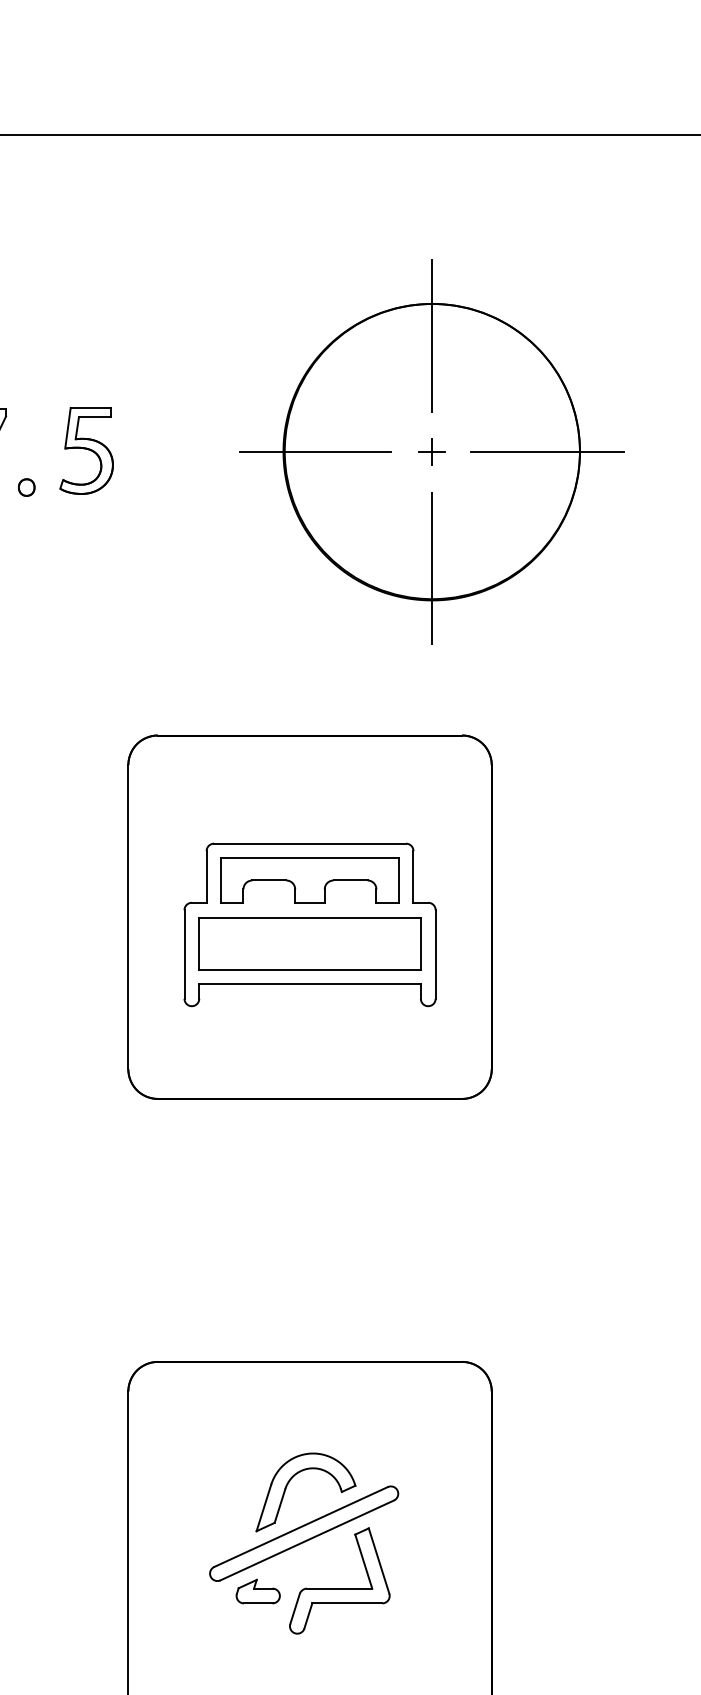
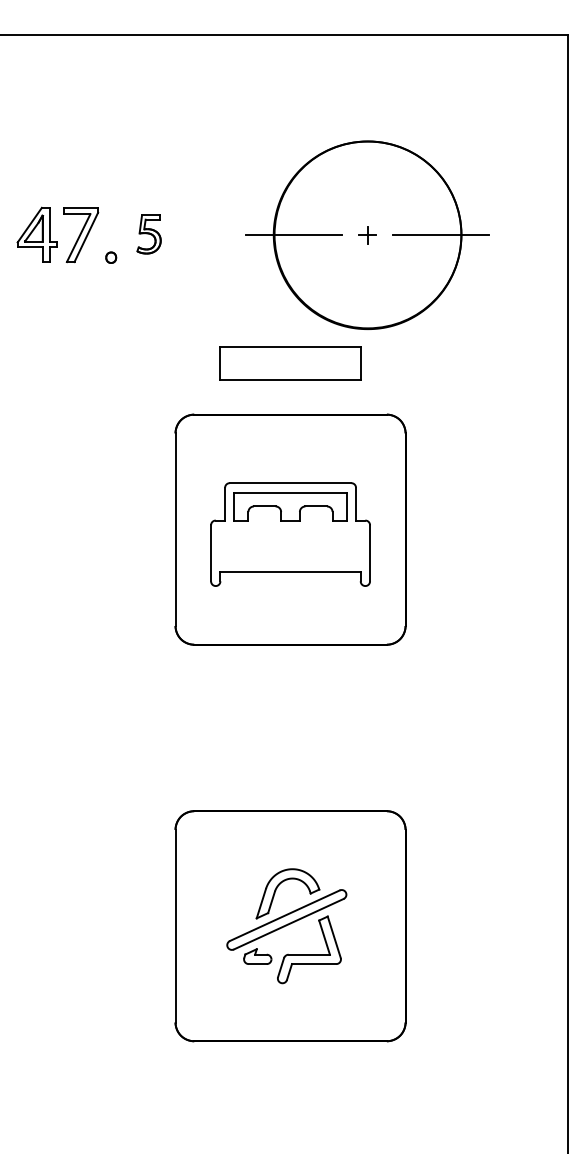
line: (431, 335) -> (367, 161), removed
part: (85, 450) -> (148, 234), size x0.7
line: (431, 567) -> (367, 308), removed
part: (309, 943) -> (290, 363), moved

